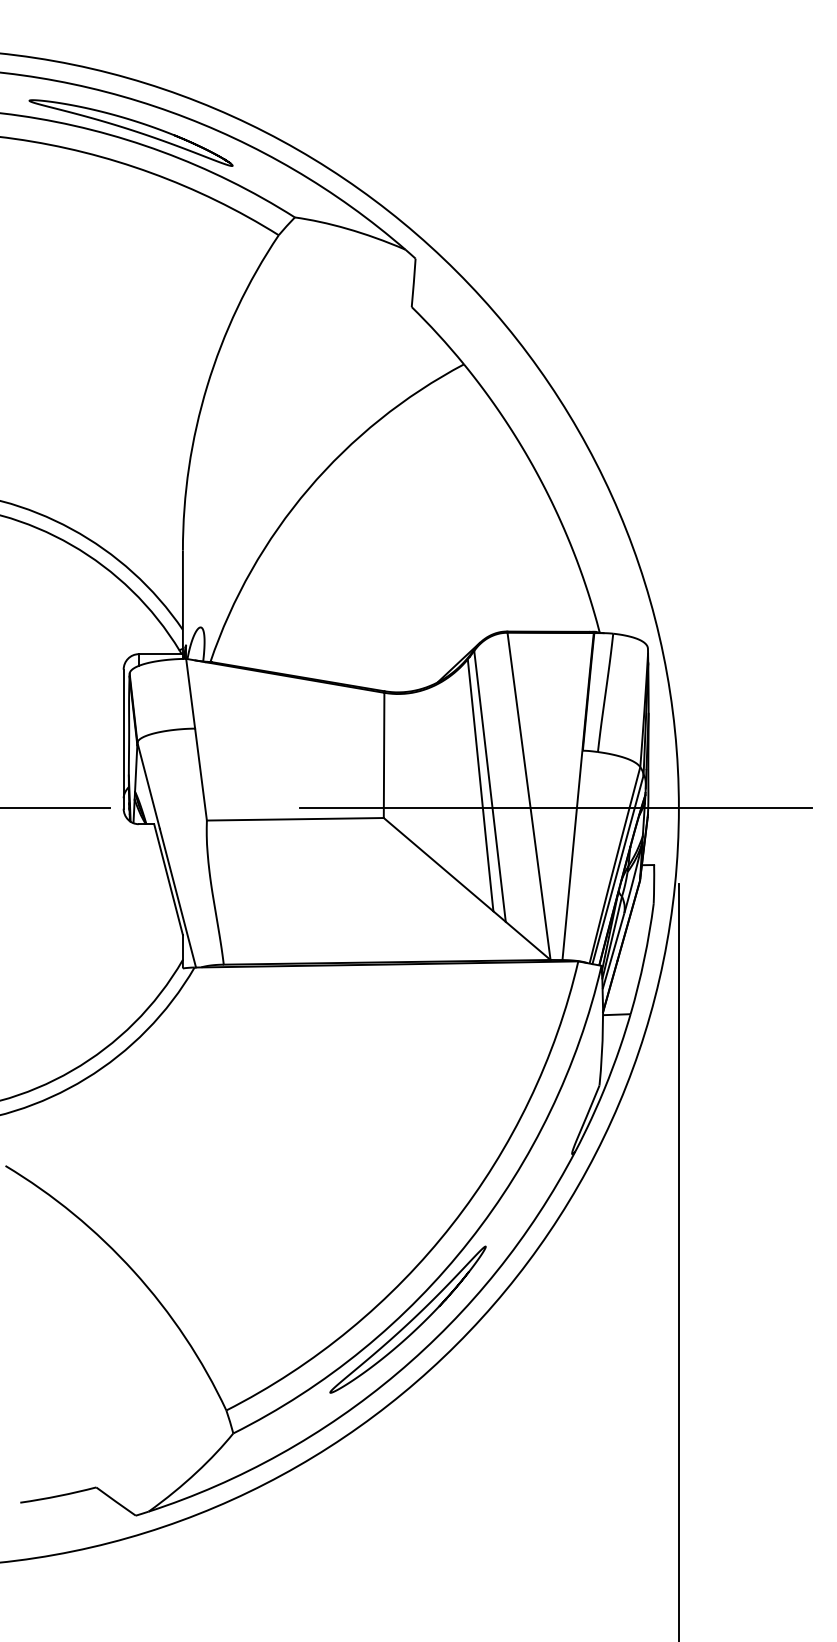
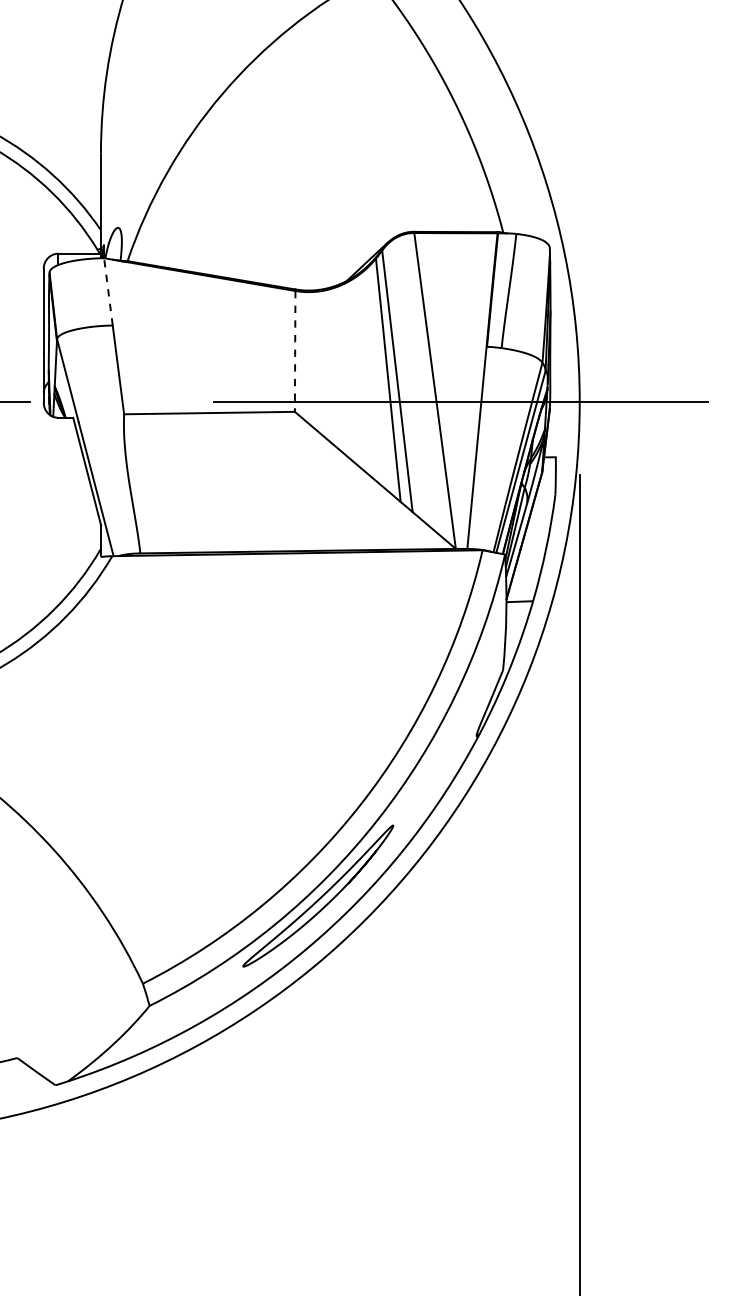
line: (190, 693) -> (108, 291), solid -> dashed
line: (384, 755) -> (295, 351), solid -> dashed

